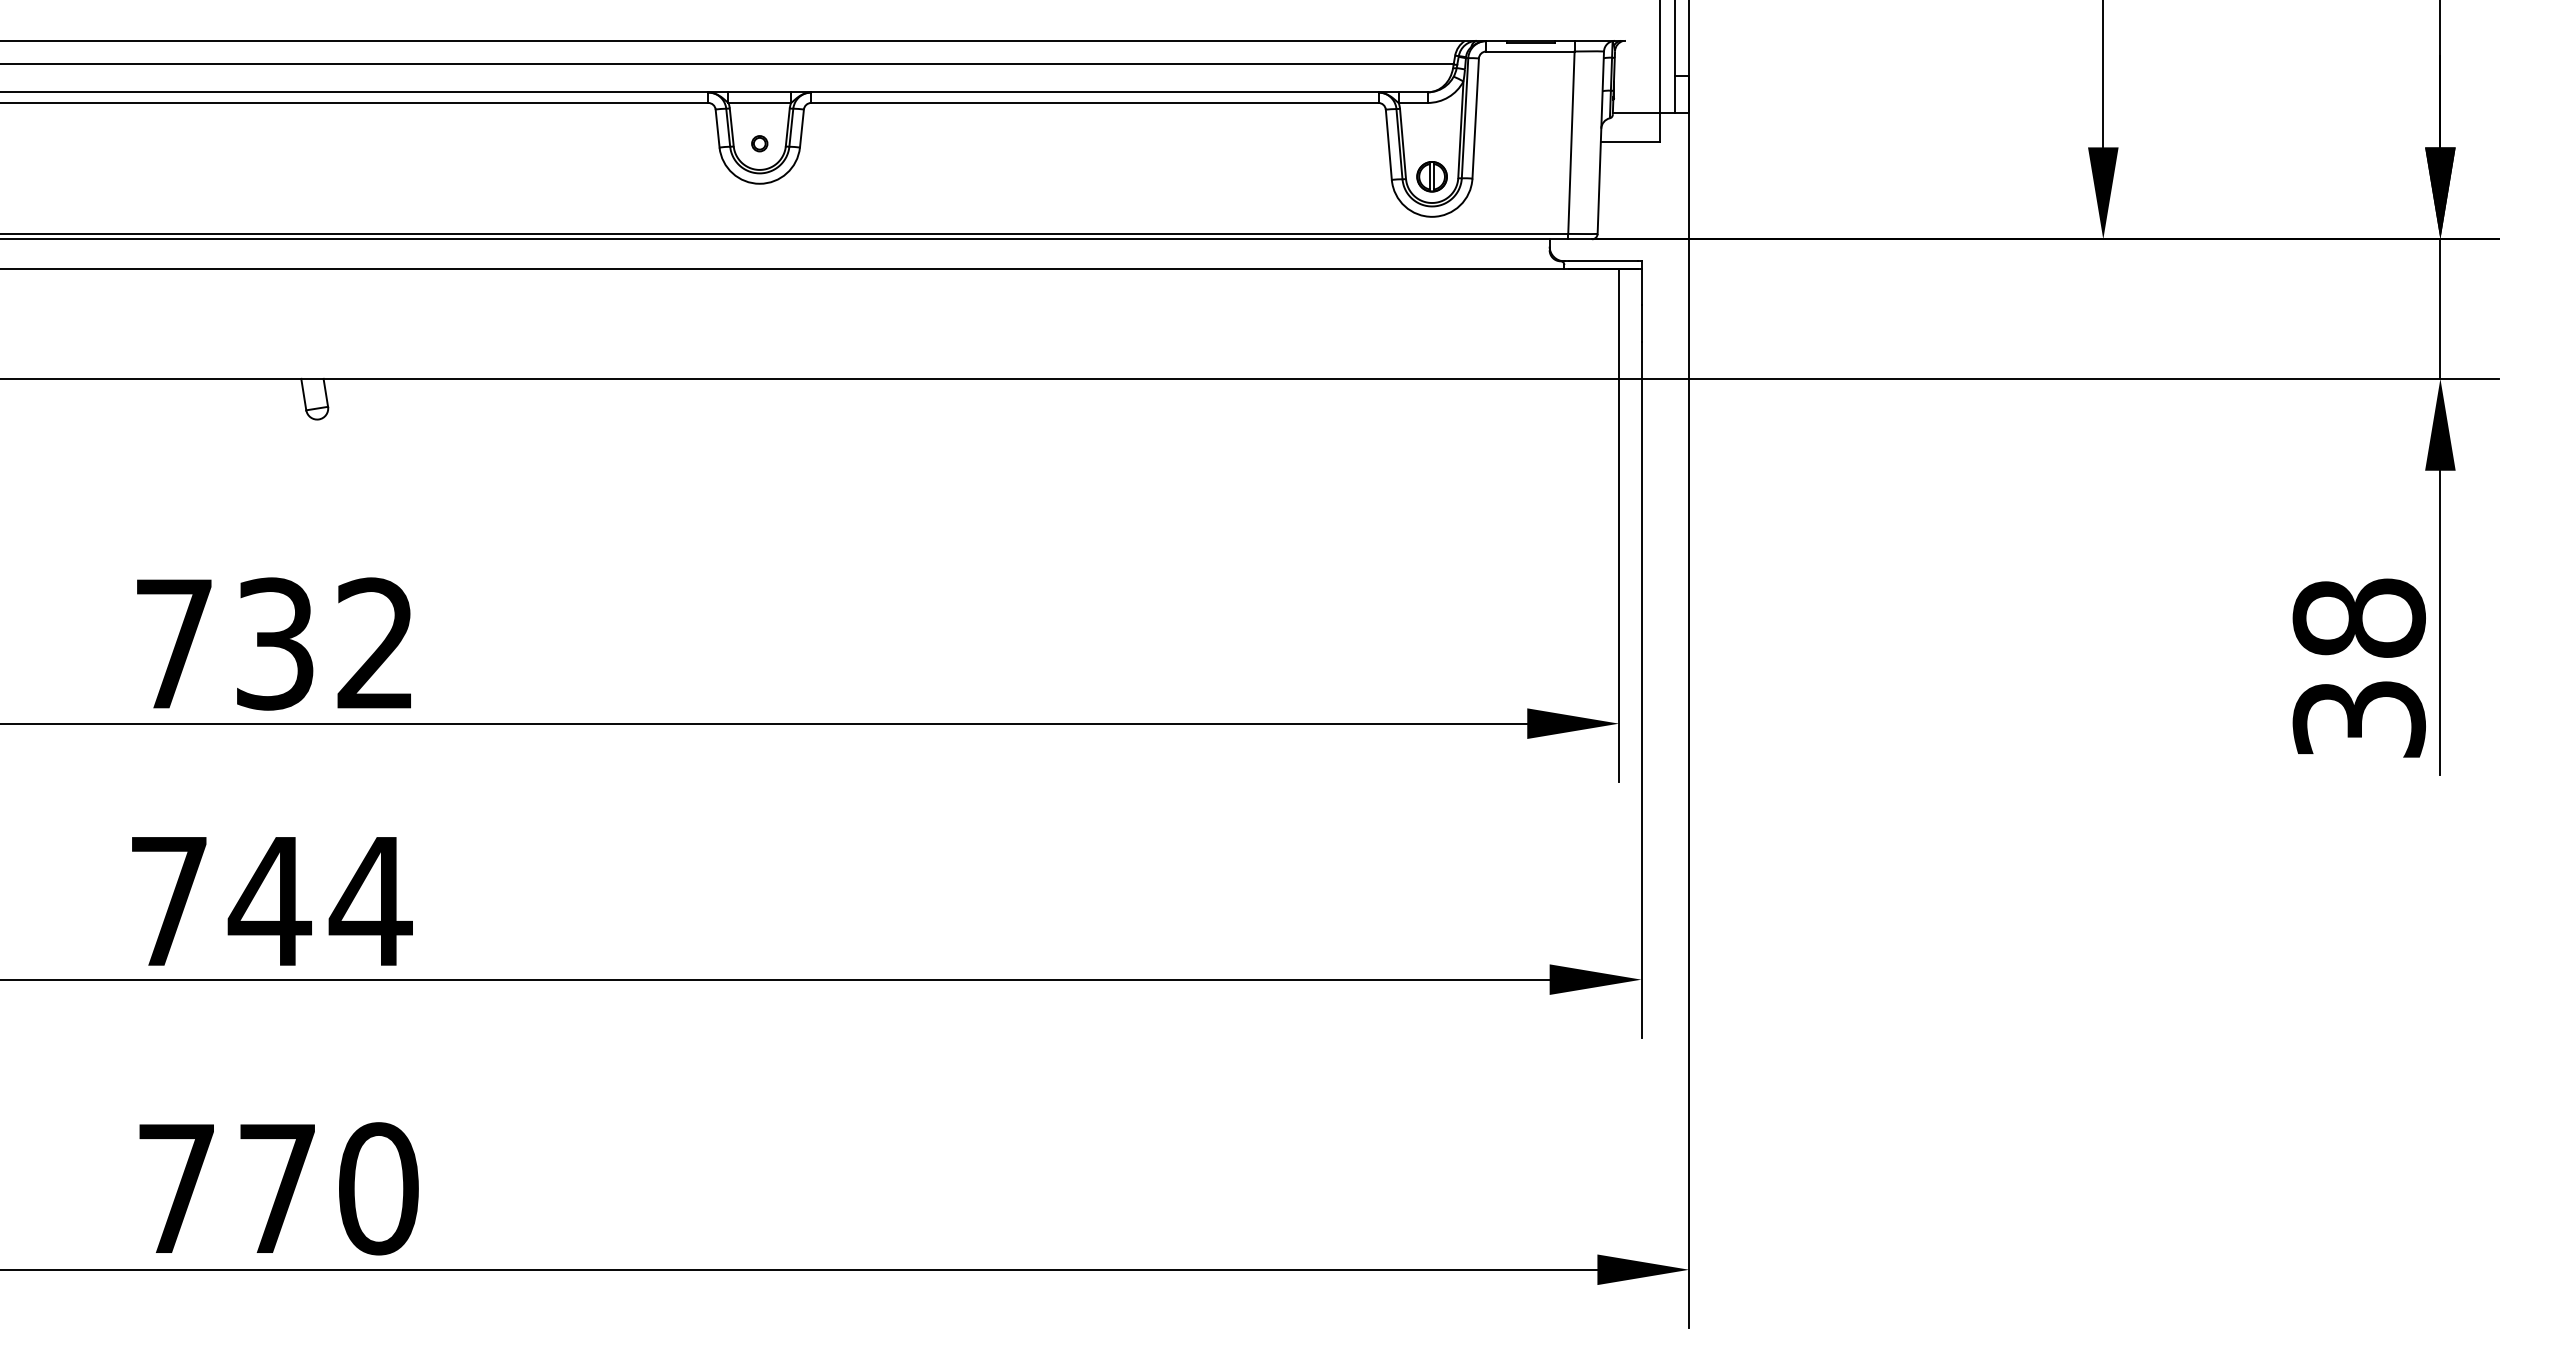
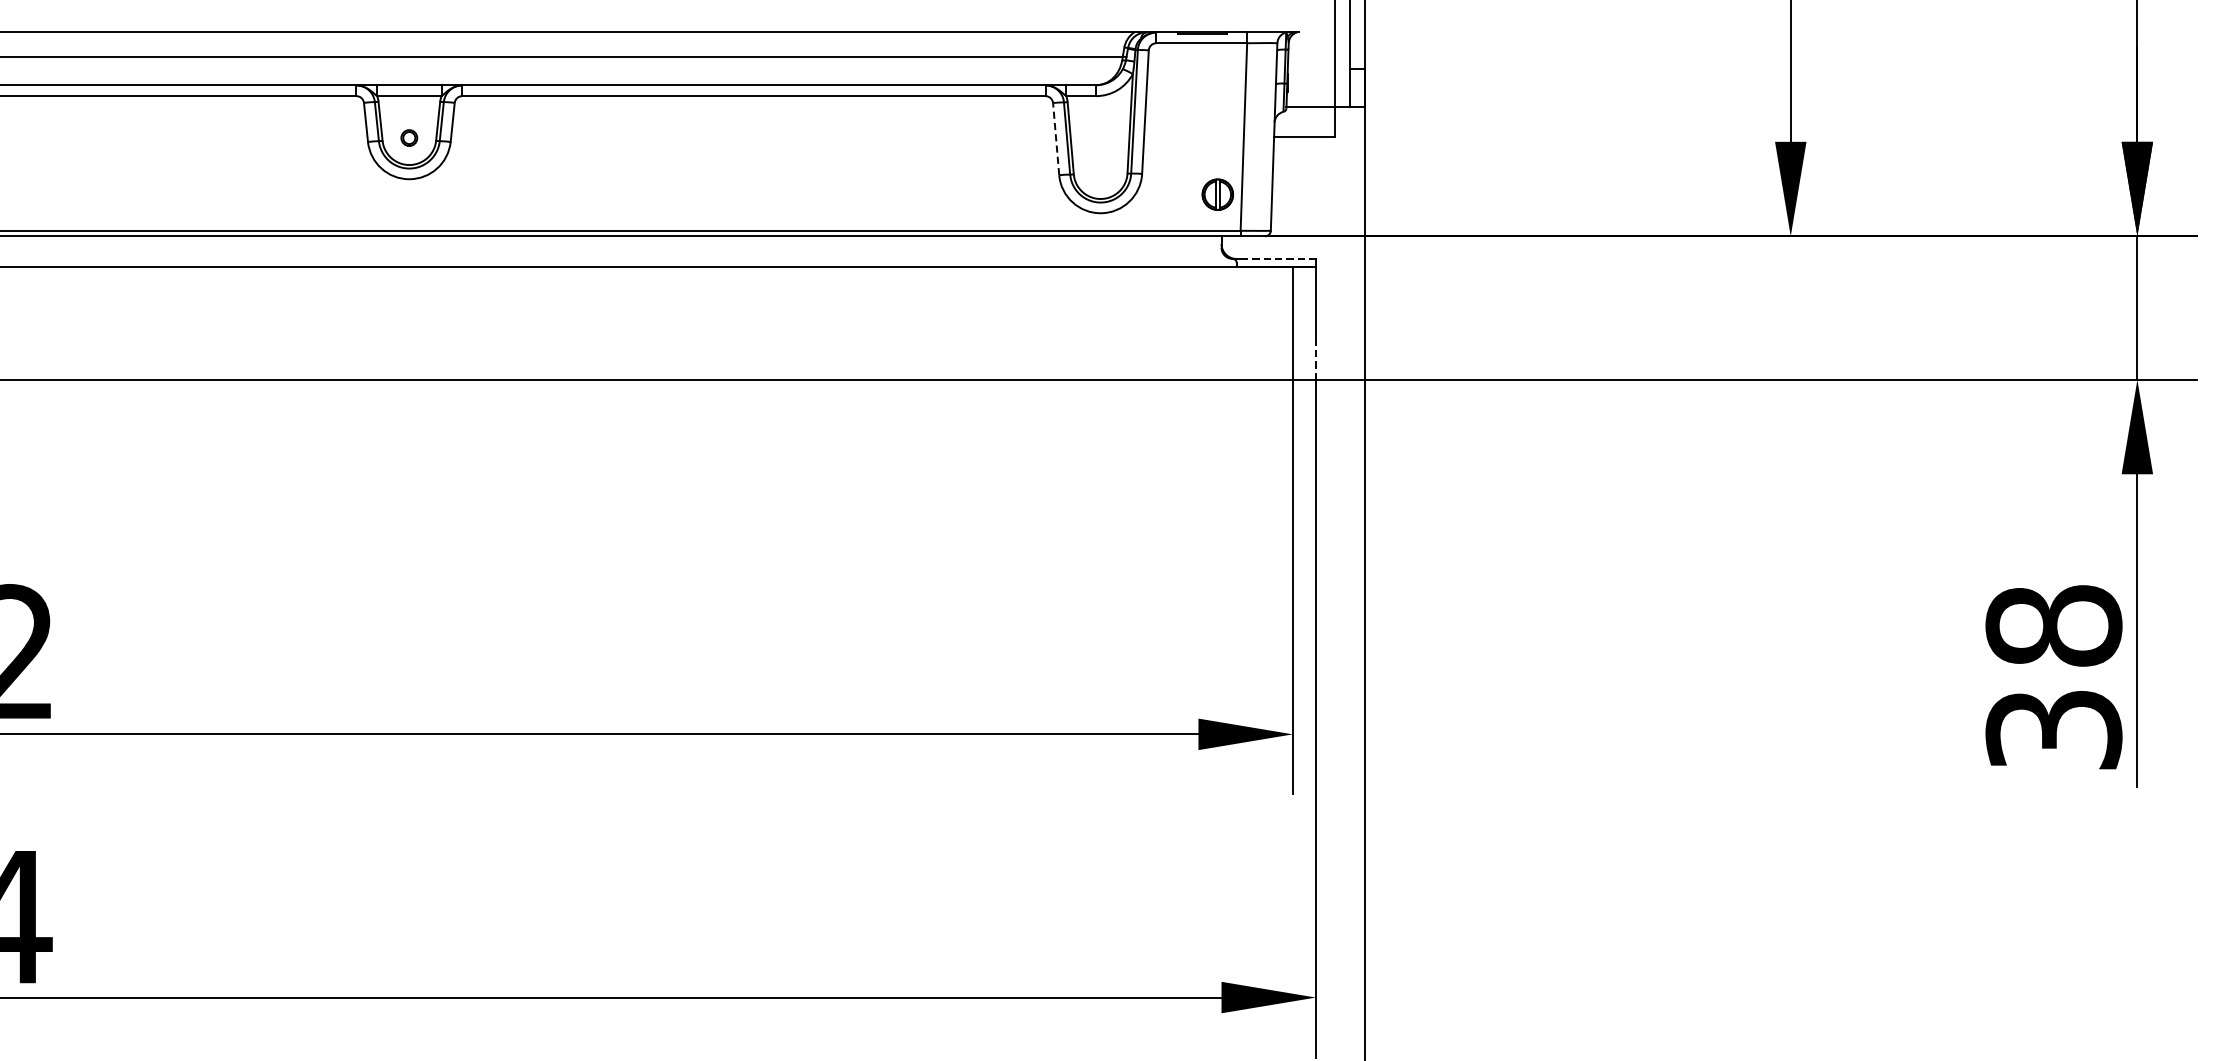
line: (1388, 144) -> (1055, 138), solid -> dashed
part: (1431, 176) -> (1217, 194), moved
line: (1603, 261) -> (1276, 259), solid -> dashed
line: (1641, 360) -> (1315, 360), solid -> dashed

